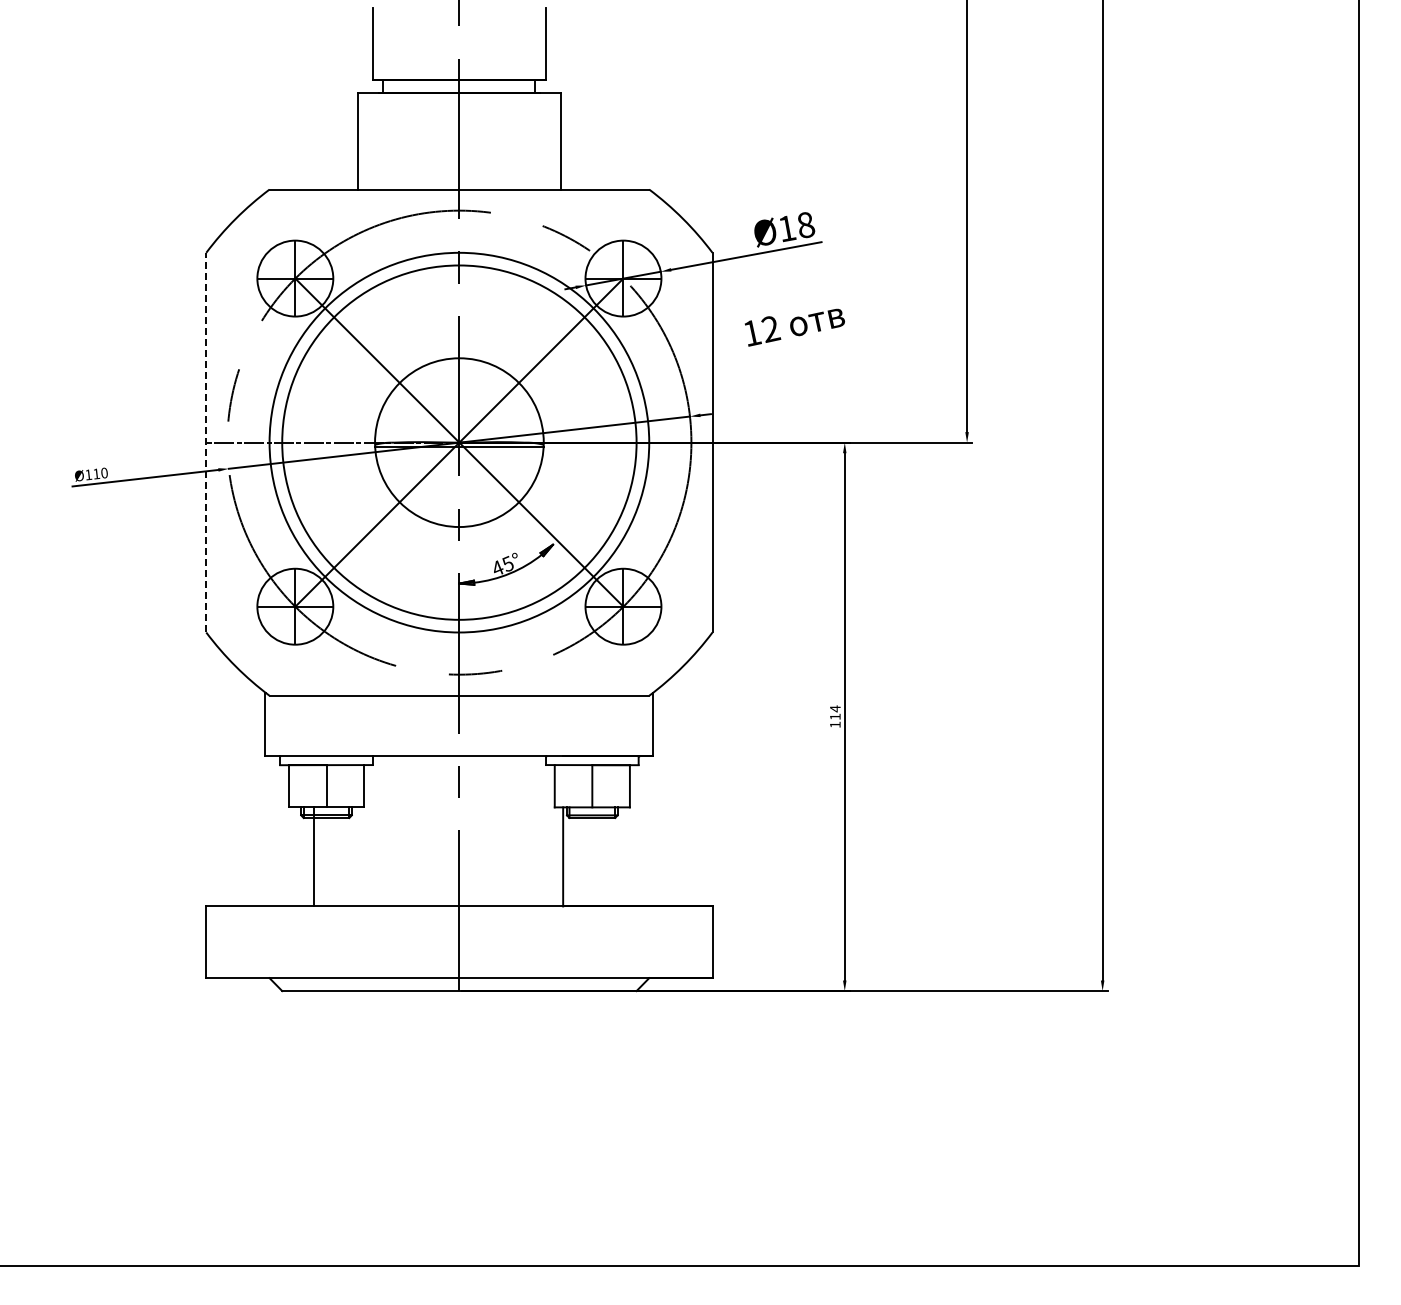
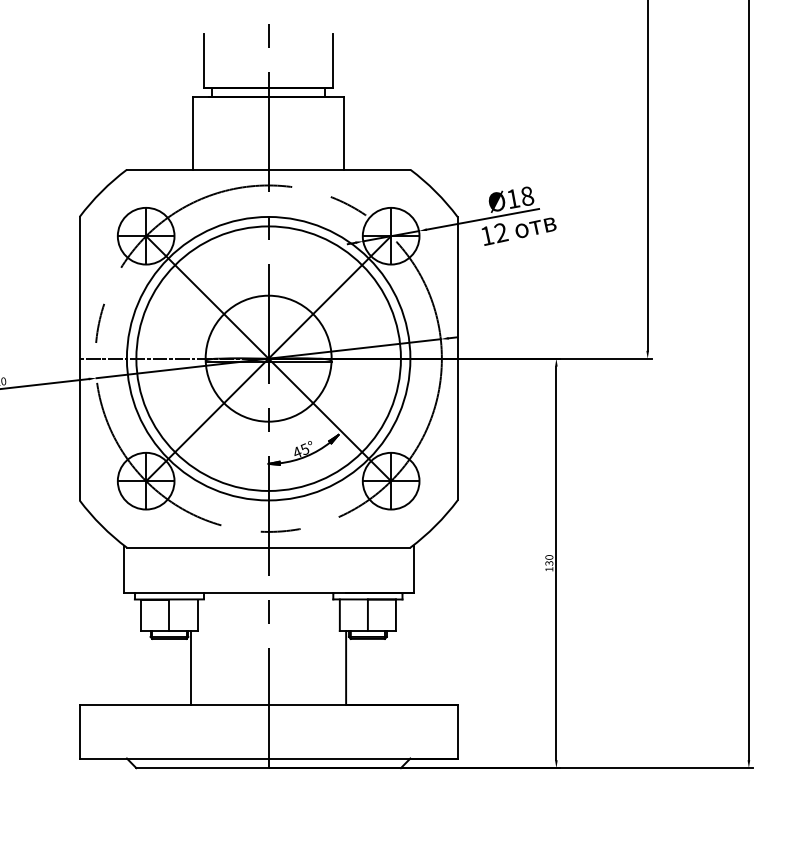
text: (794, 327) -> (518, 231), moved
line: (206, 442) -> (79, 358), dashed -> solid
text: (835, 712) -> (549, 560), 114 -> 130
line: (313, 856) -> (191, 667), moved

